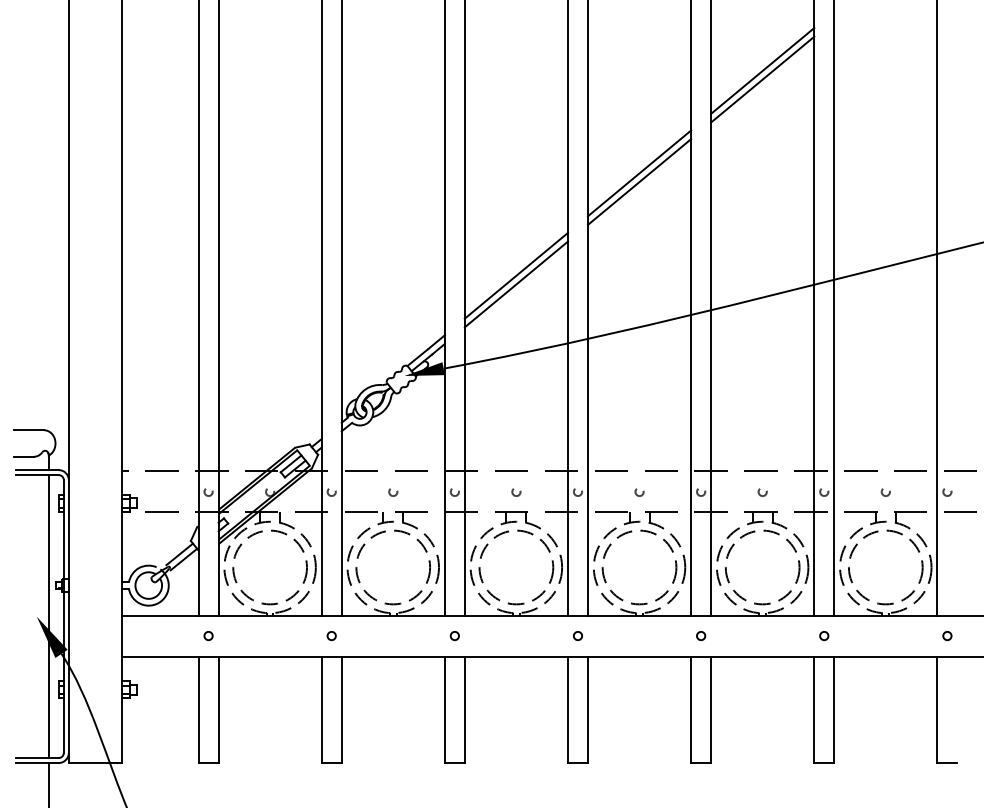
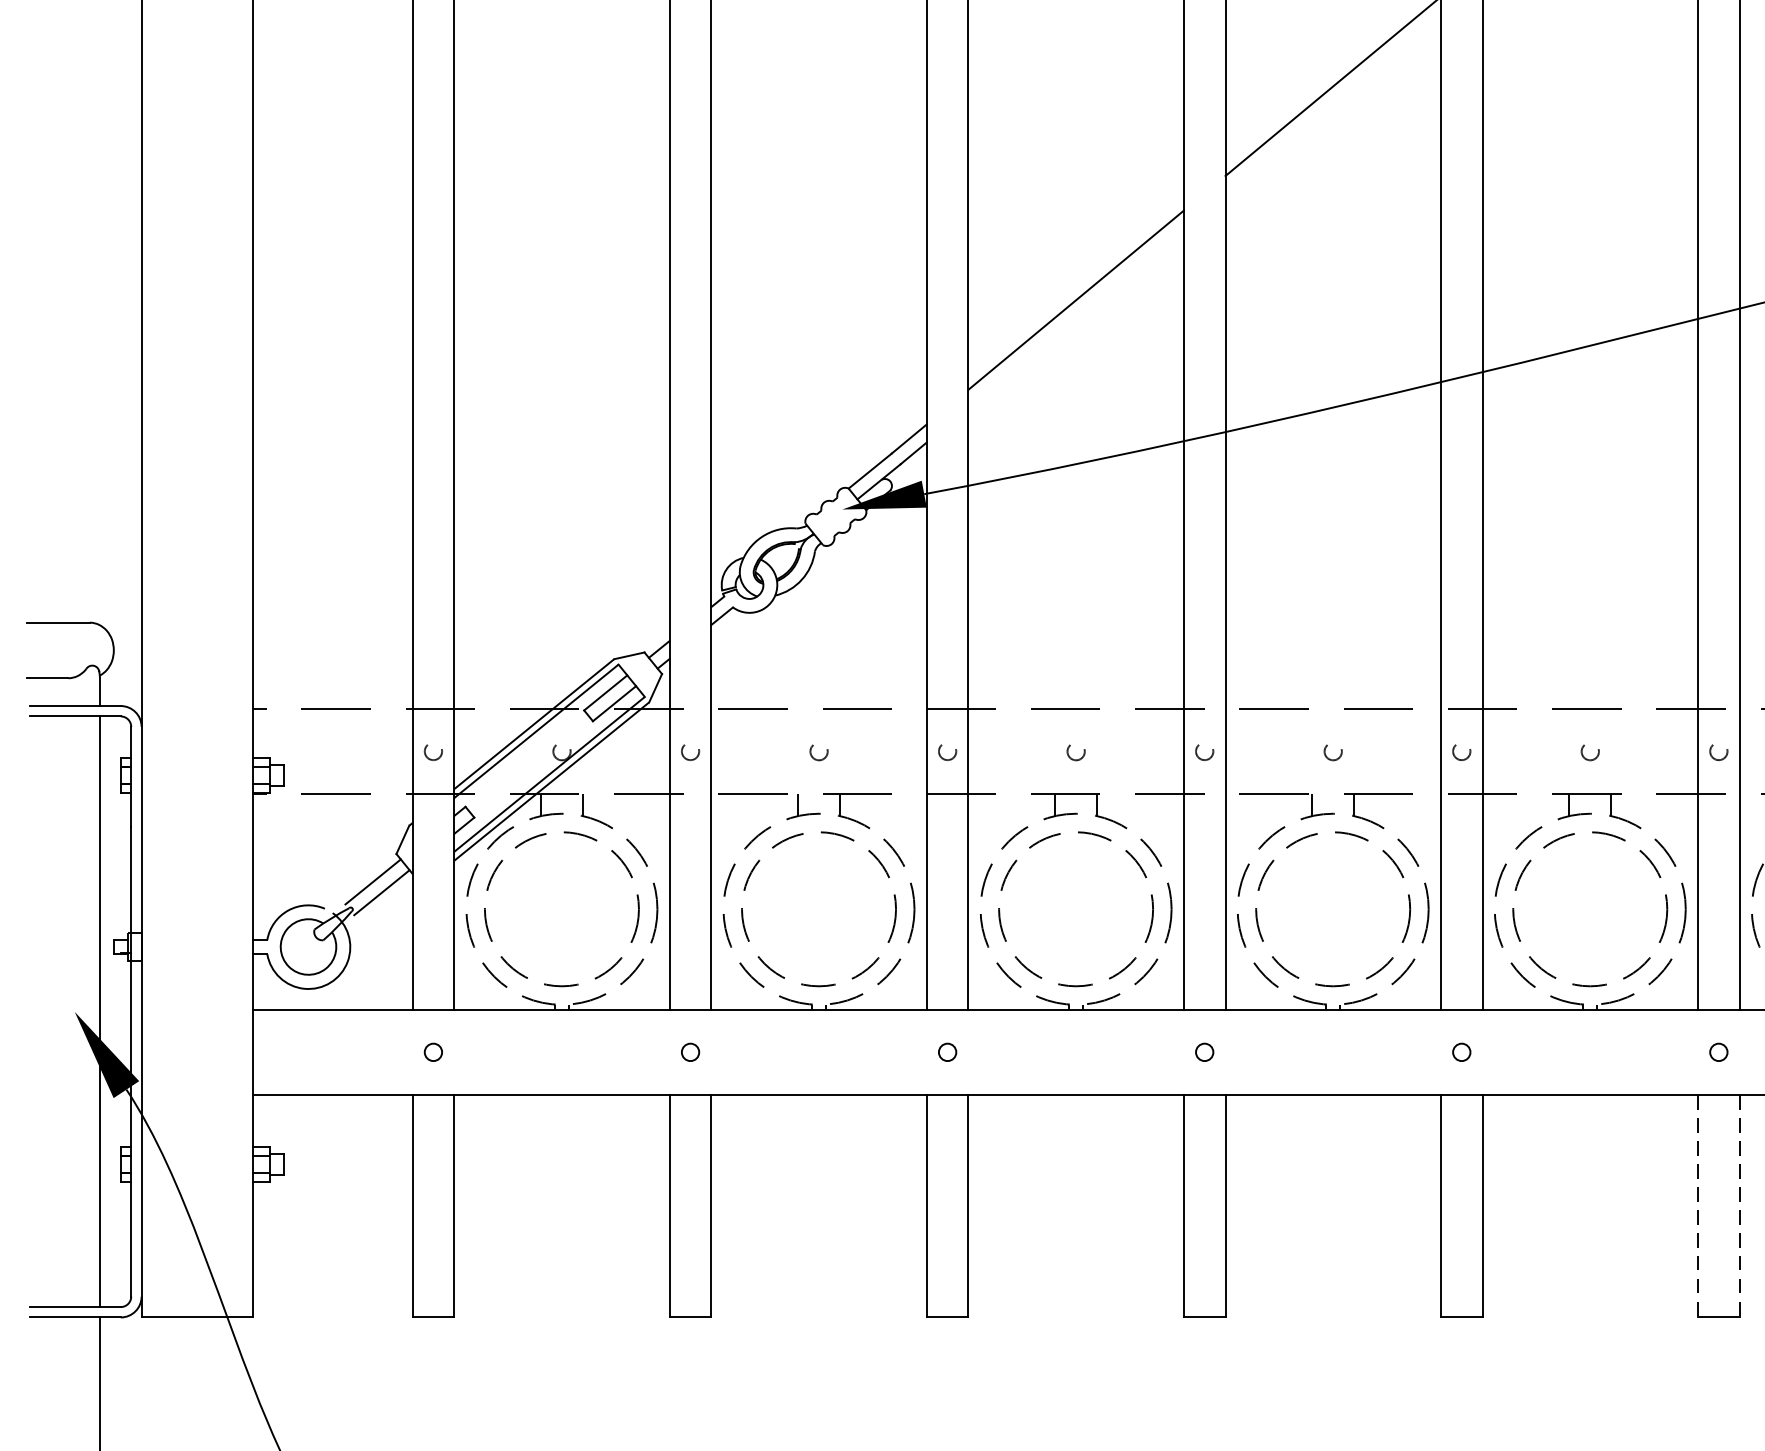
line: (639, 181) -> (1333, 103), removed
line: (516, 284) -> (1076, 318), removed
line: (814, 710) -> (1698, 1207), solid -> dashed
line: (834, 710) -> (1740, 1207), solid -> dashed

